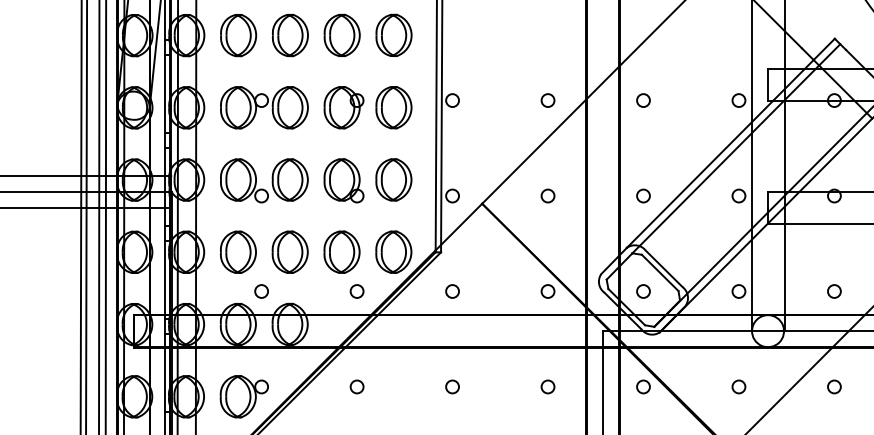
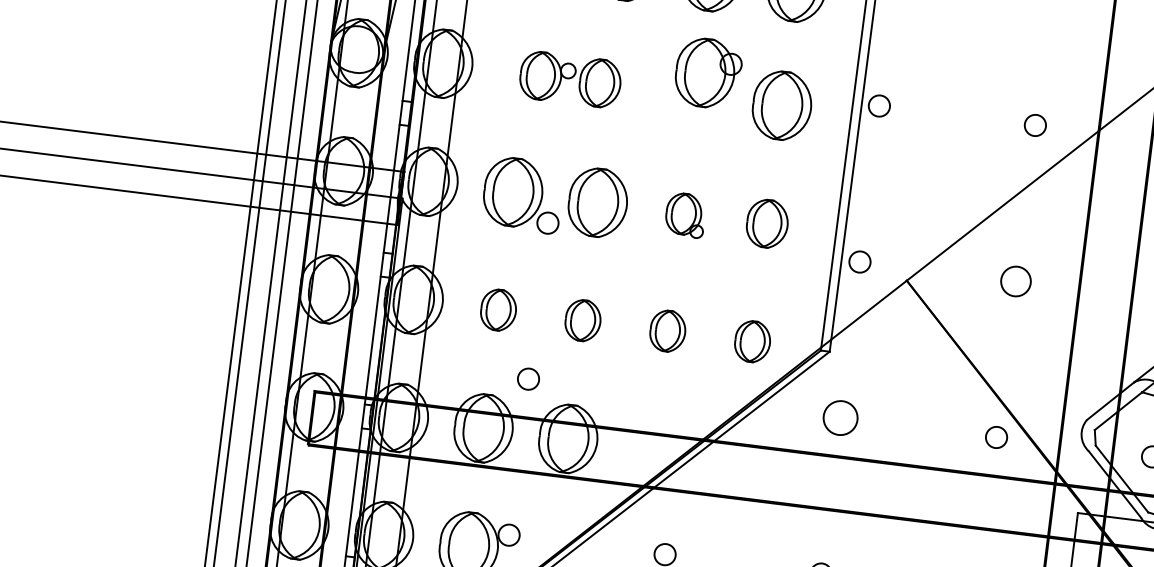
part: (264, 107) -> (570, 79), size x0.7
part: (343, 107) -> (707, 72), moved
part: (393, 179) -> (766, 223), size x0.7
part: (343, 180) -> (684, 214), size x0.6
circle: (547, 195) -> (1015, 280), size x1.4
part: (238, 251) -> (498, 309), size x0.6
part: (289, 251) -> (582, 319), size x0.6
part: (341, 251) -> (667, 330), size x0.6
part: (393, 251) -> (752, 340), size x0.6
circle: (356, 291) -> (683, 398), removed
circle: (452, 291) -> (840, 418), size x1.6

